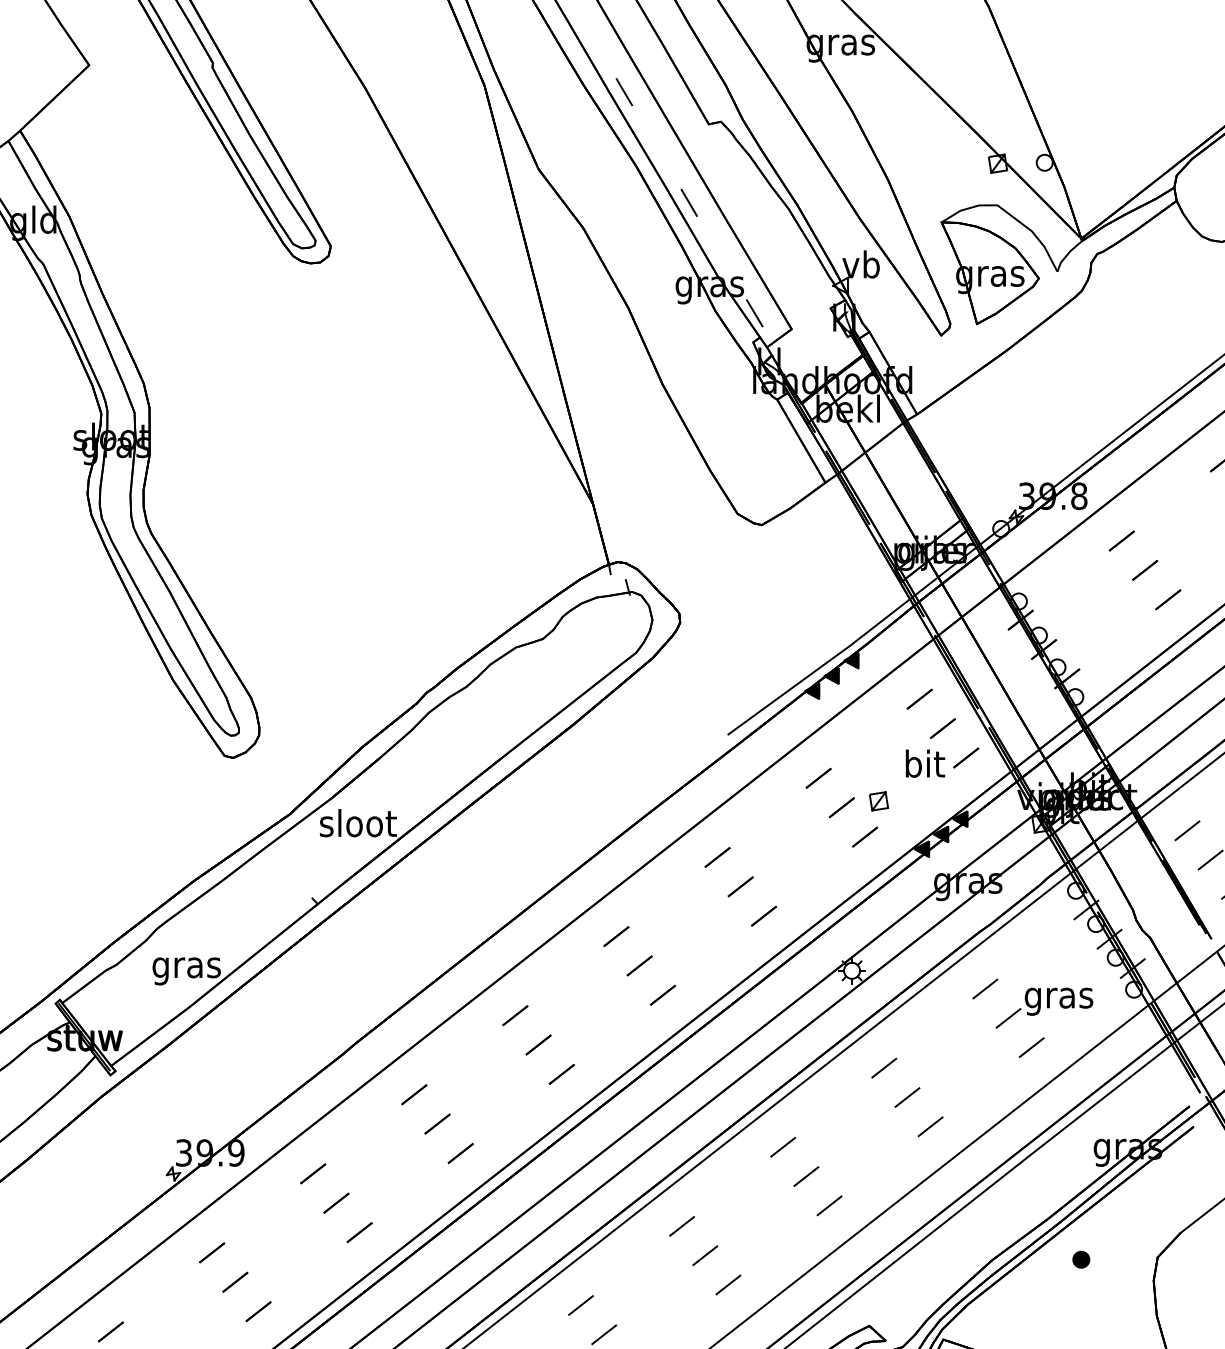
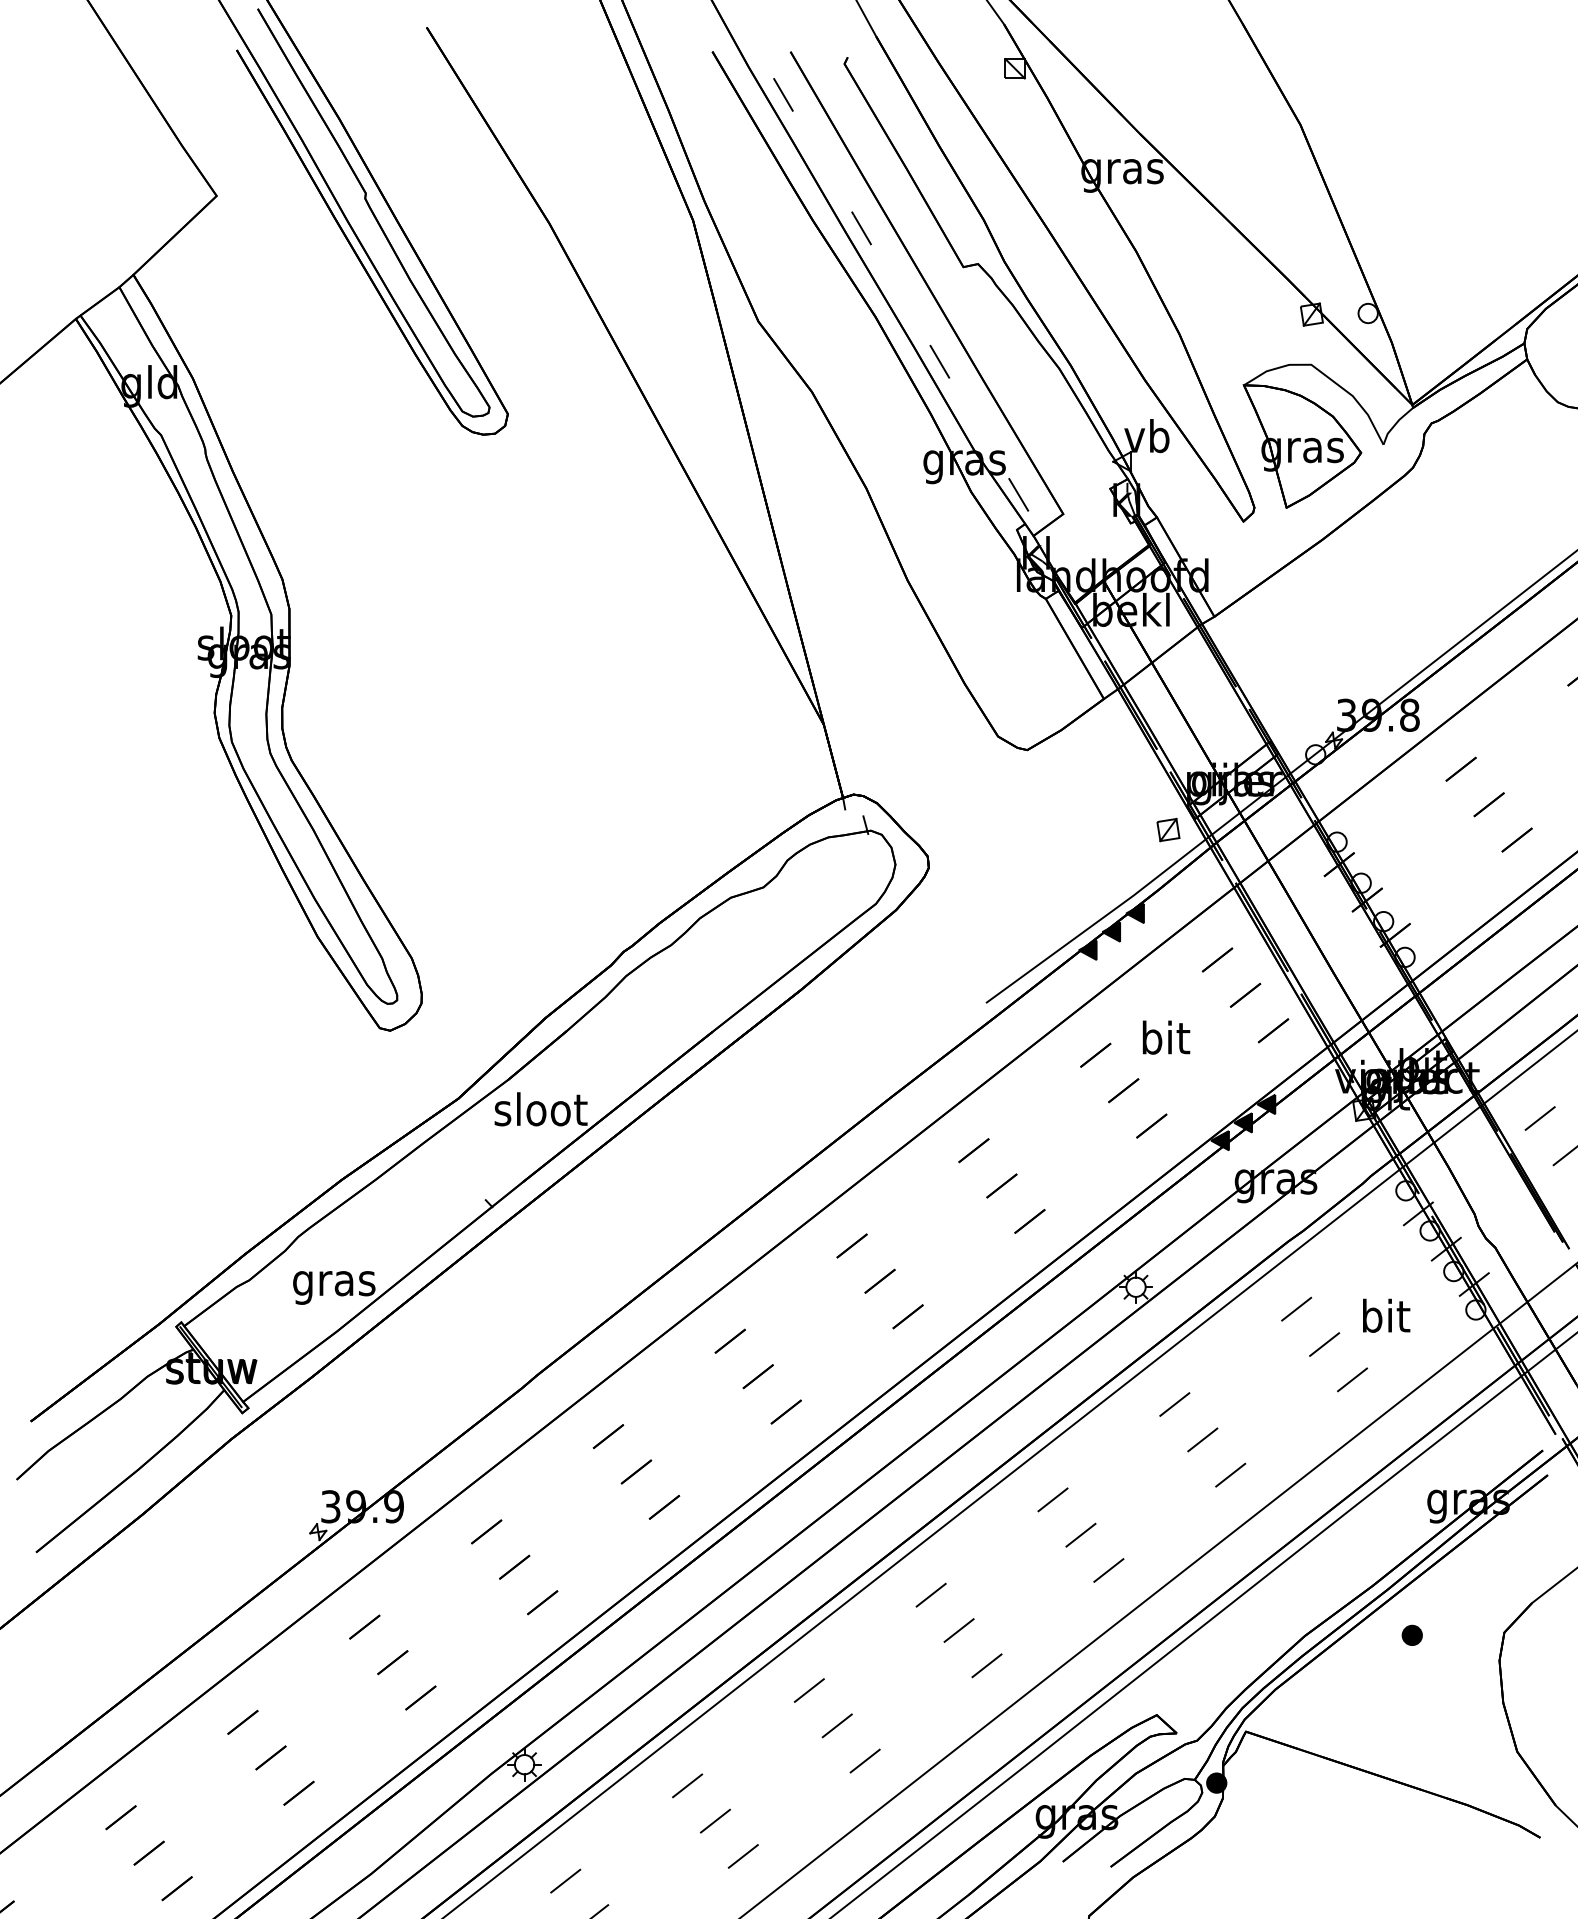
text: (925, 763) -> (1166, 1037), moved
part: (879, 800) -> (1168, 829), moved
text: (1059, 997) -> (1385, 1319), gras -> bit

